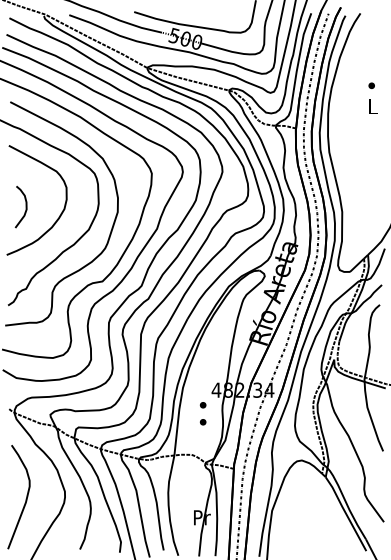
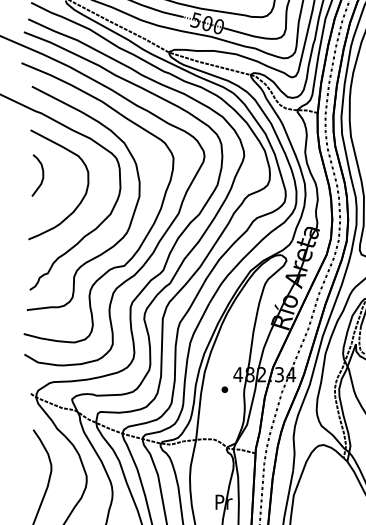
curve: (25, 206) -> (42, 174), moved
part: (202, 422) -> (224, 406), removed

